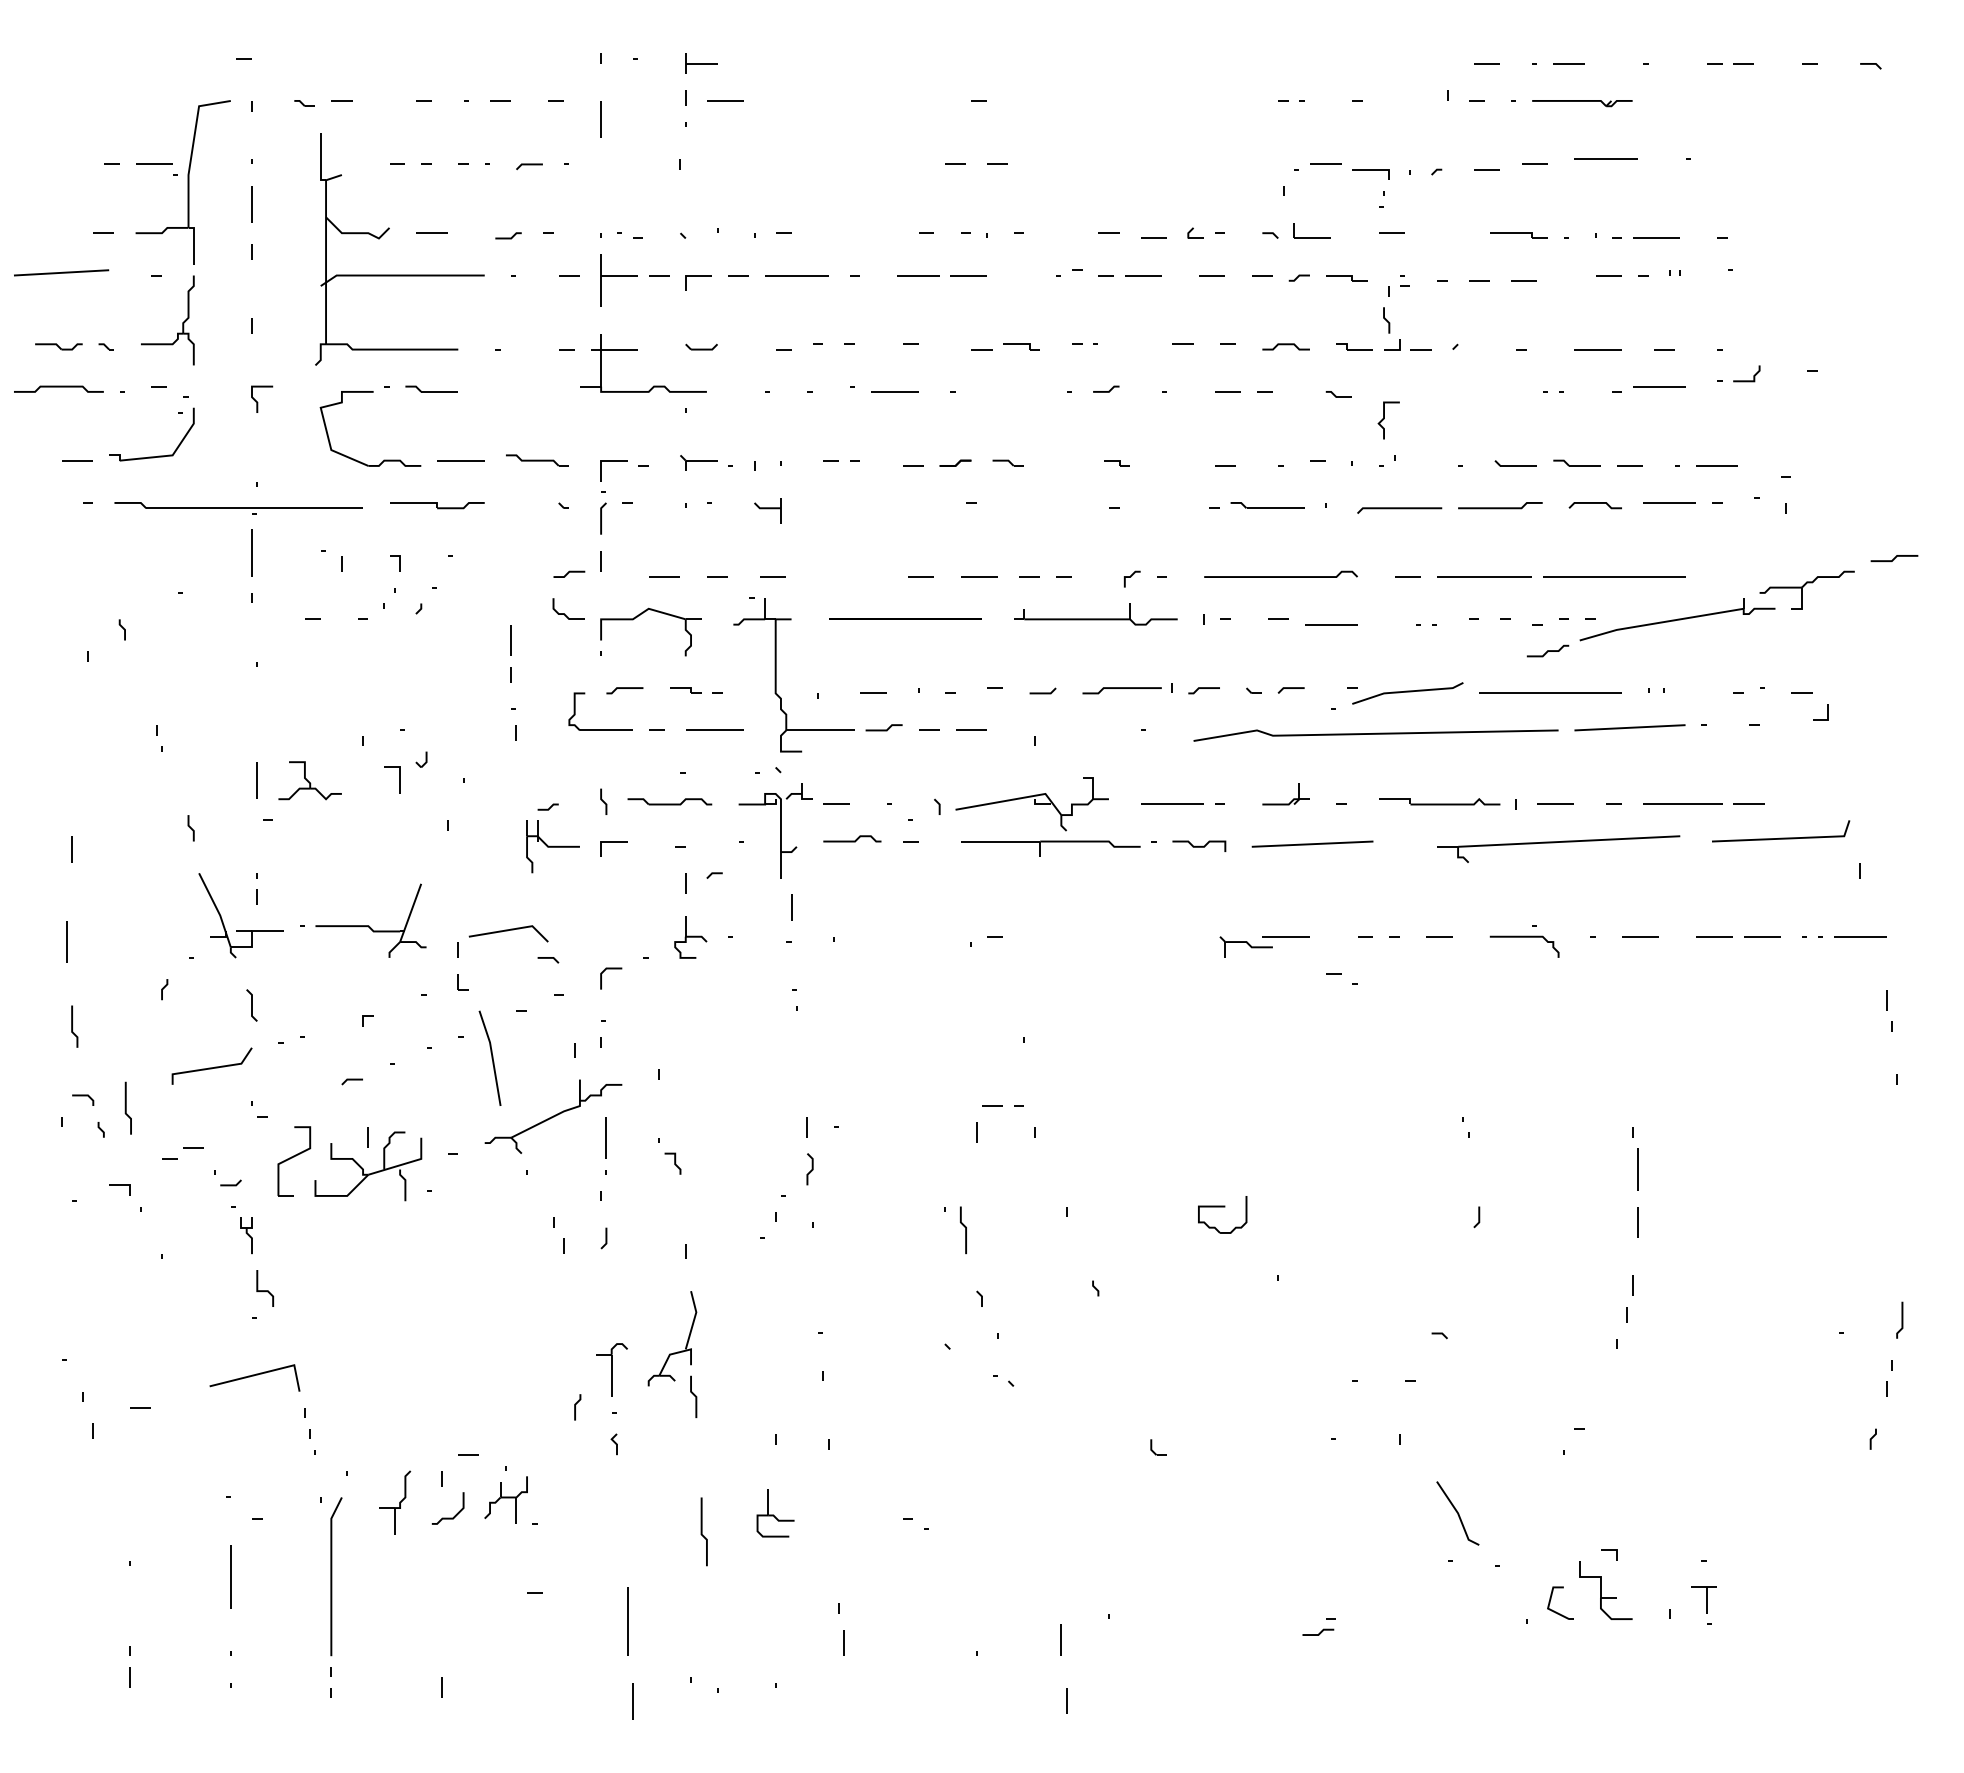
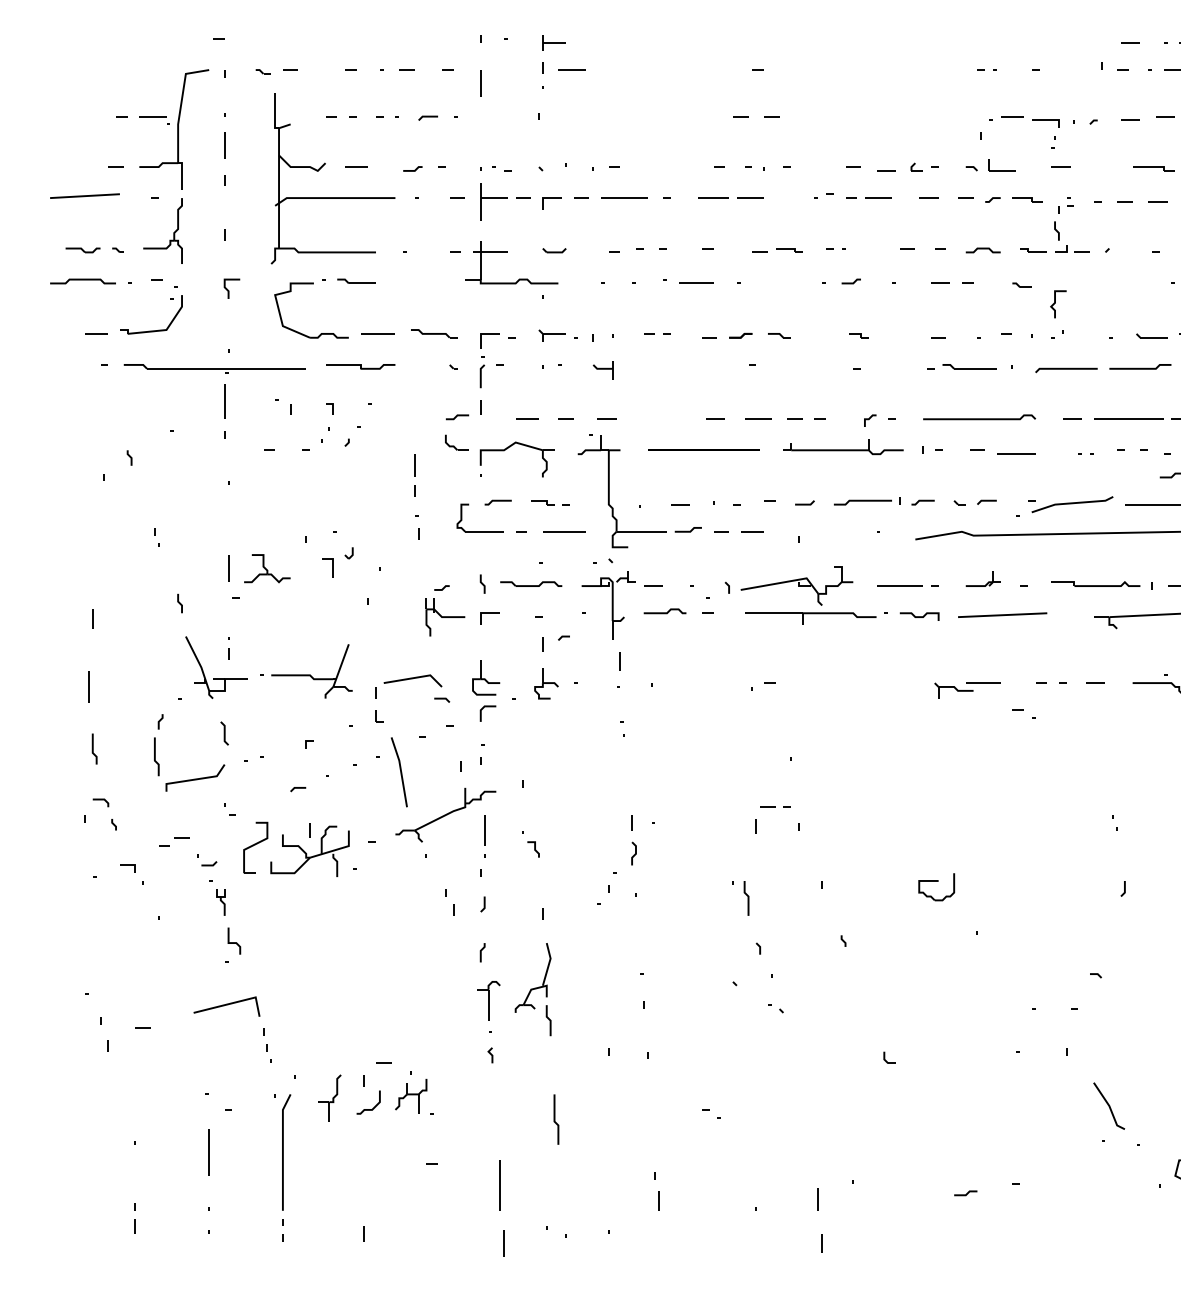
line: (126, 1107) -> (155, 756), moved
line: (575, 1407) -> (481, 952), moved
part: (775, 1513) -> (486, 677), moved
line: (1319, 1632) -> (966, 1193), moved

